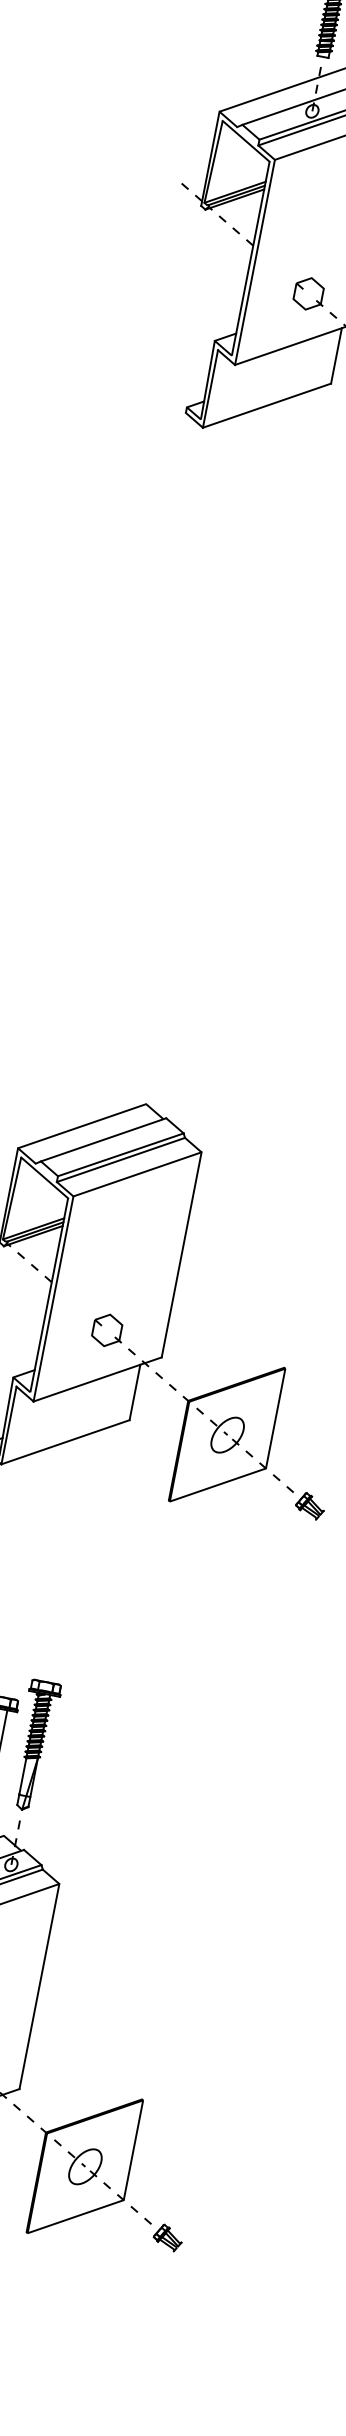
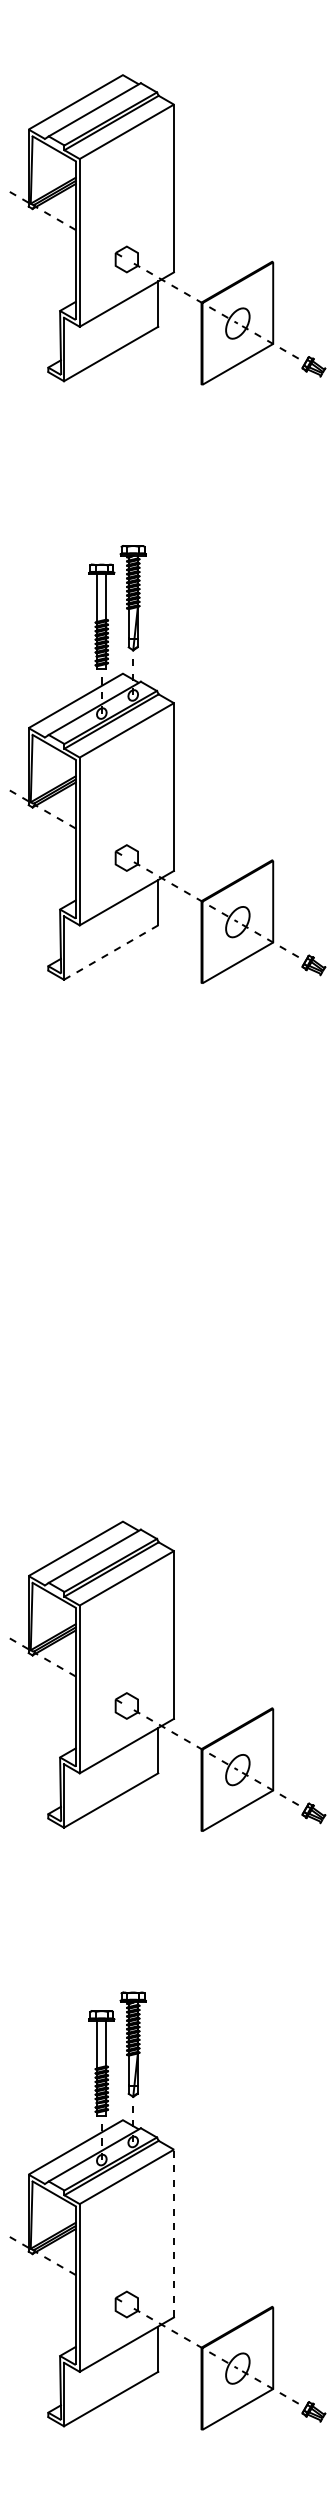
line: (267, 405) -> (111, 952), solid -> dashed
line: (38, 1986) -> (173, 2233), solid -> dashed

